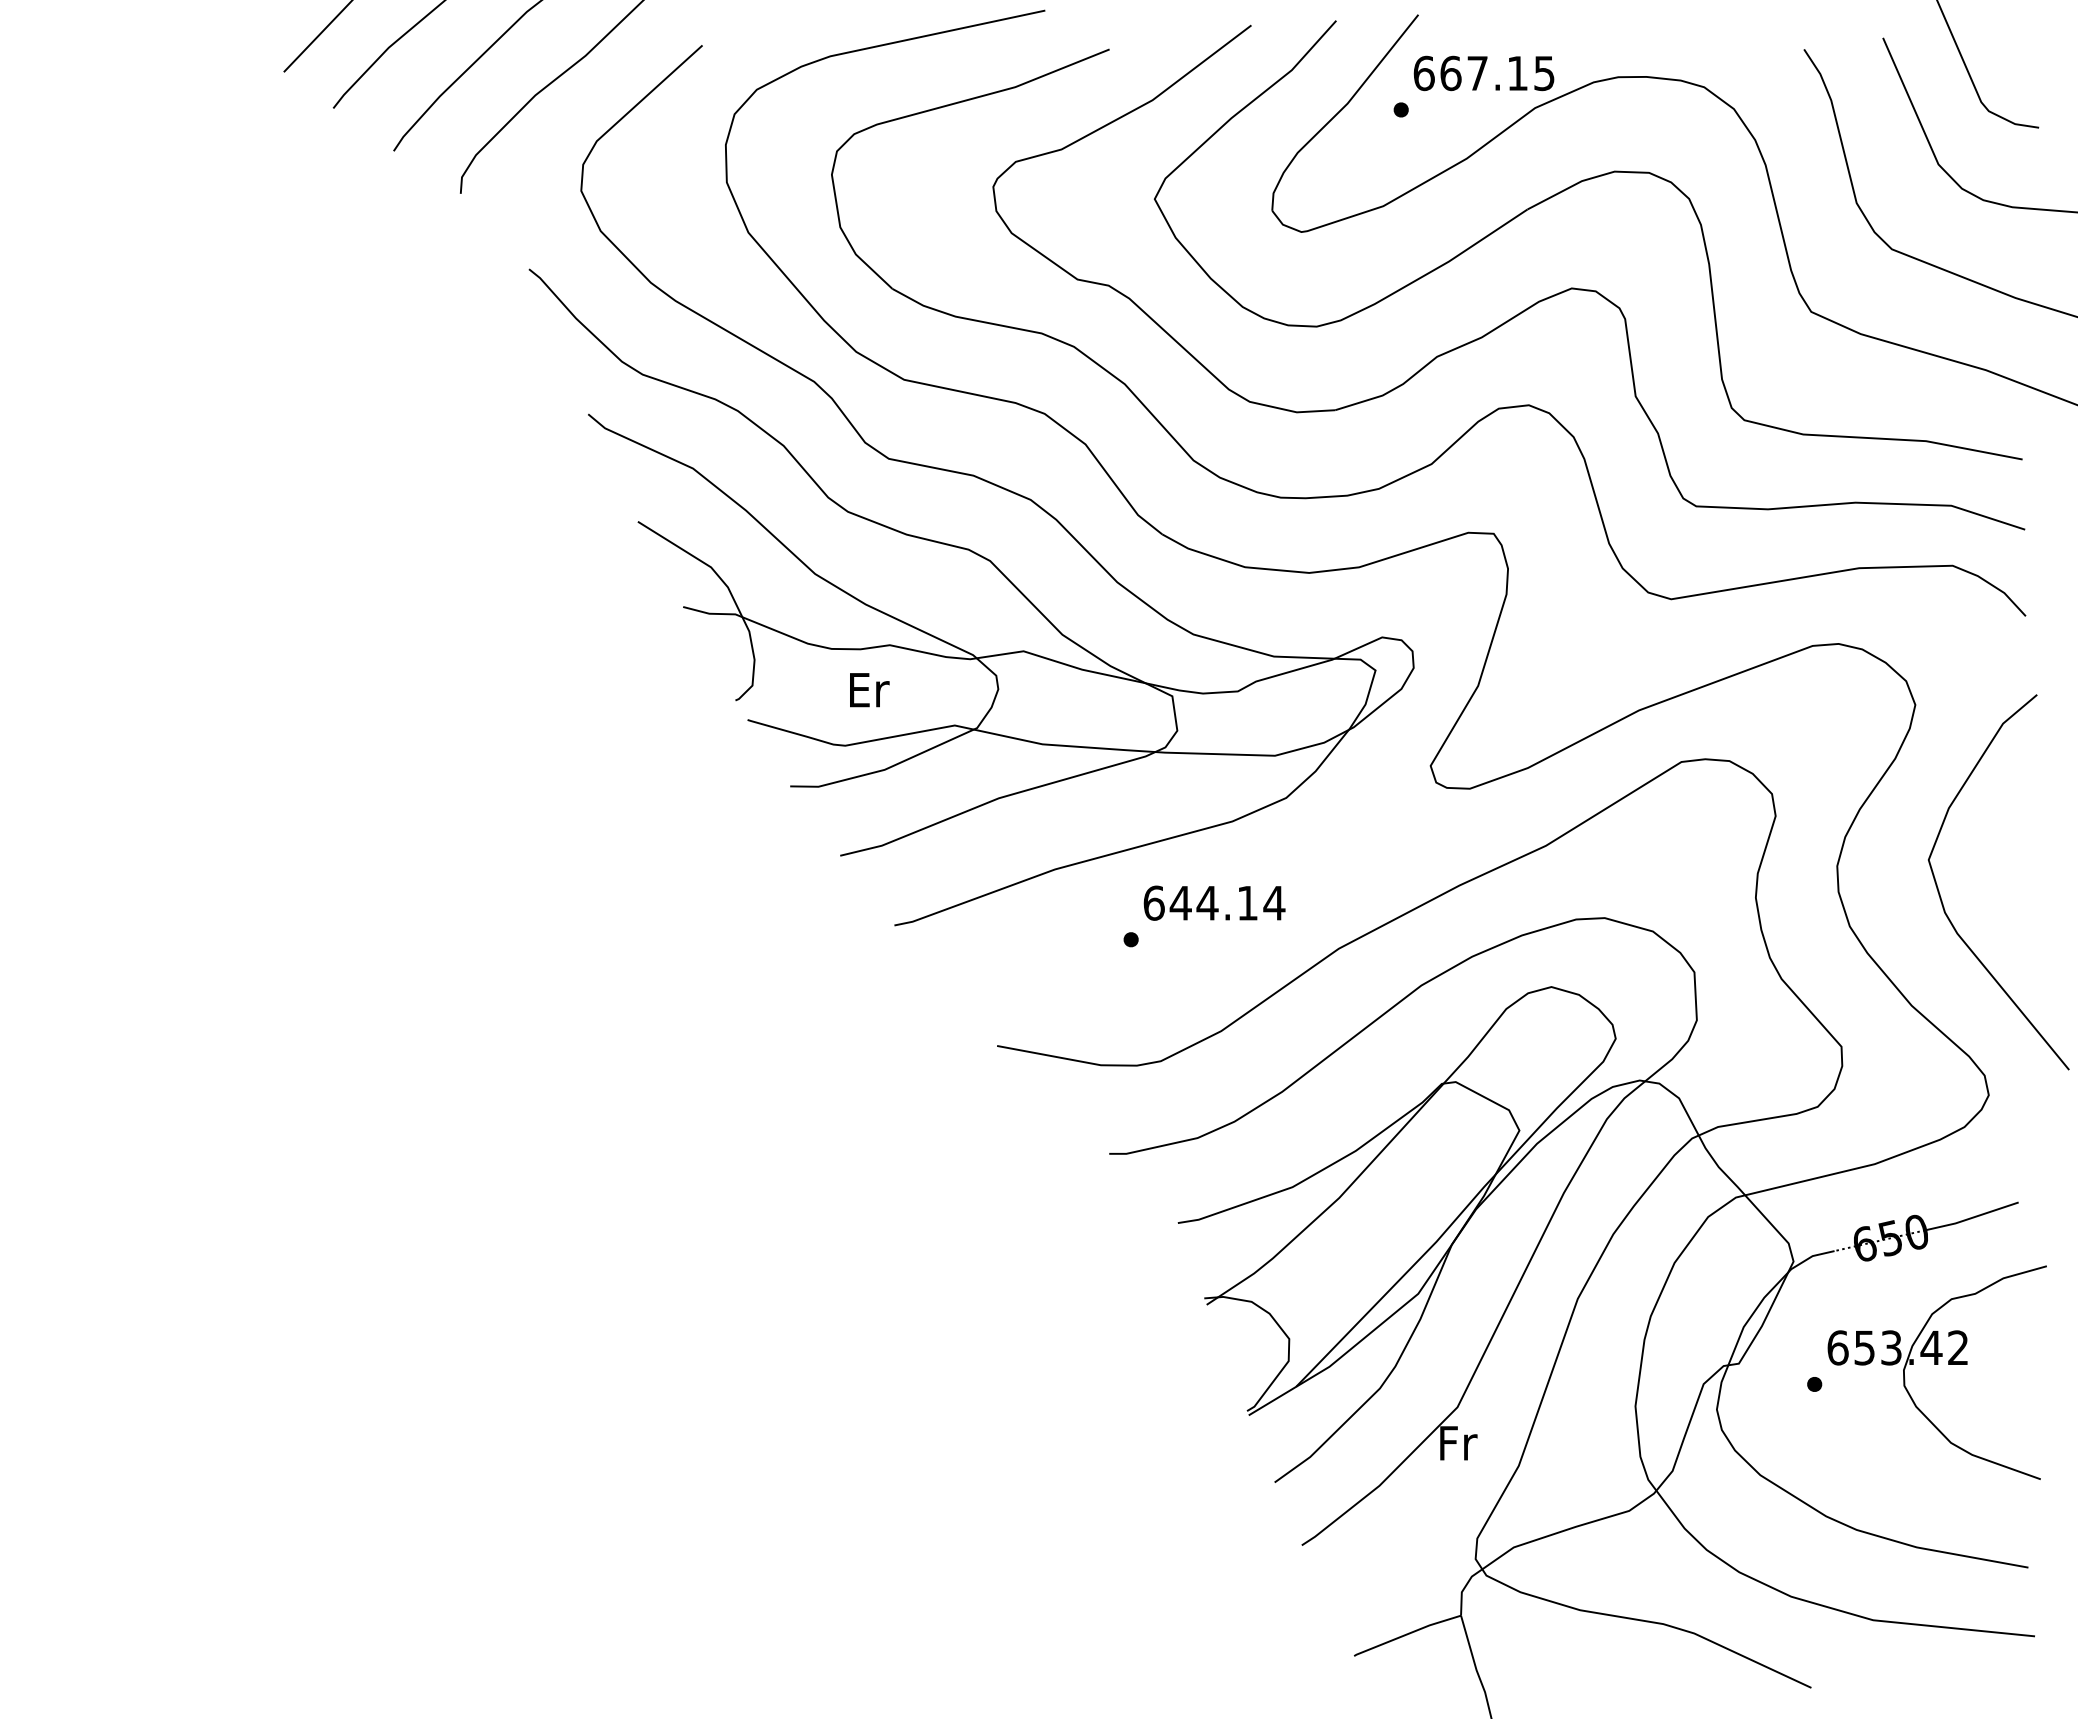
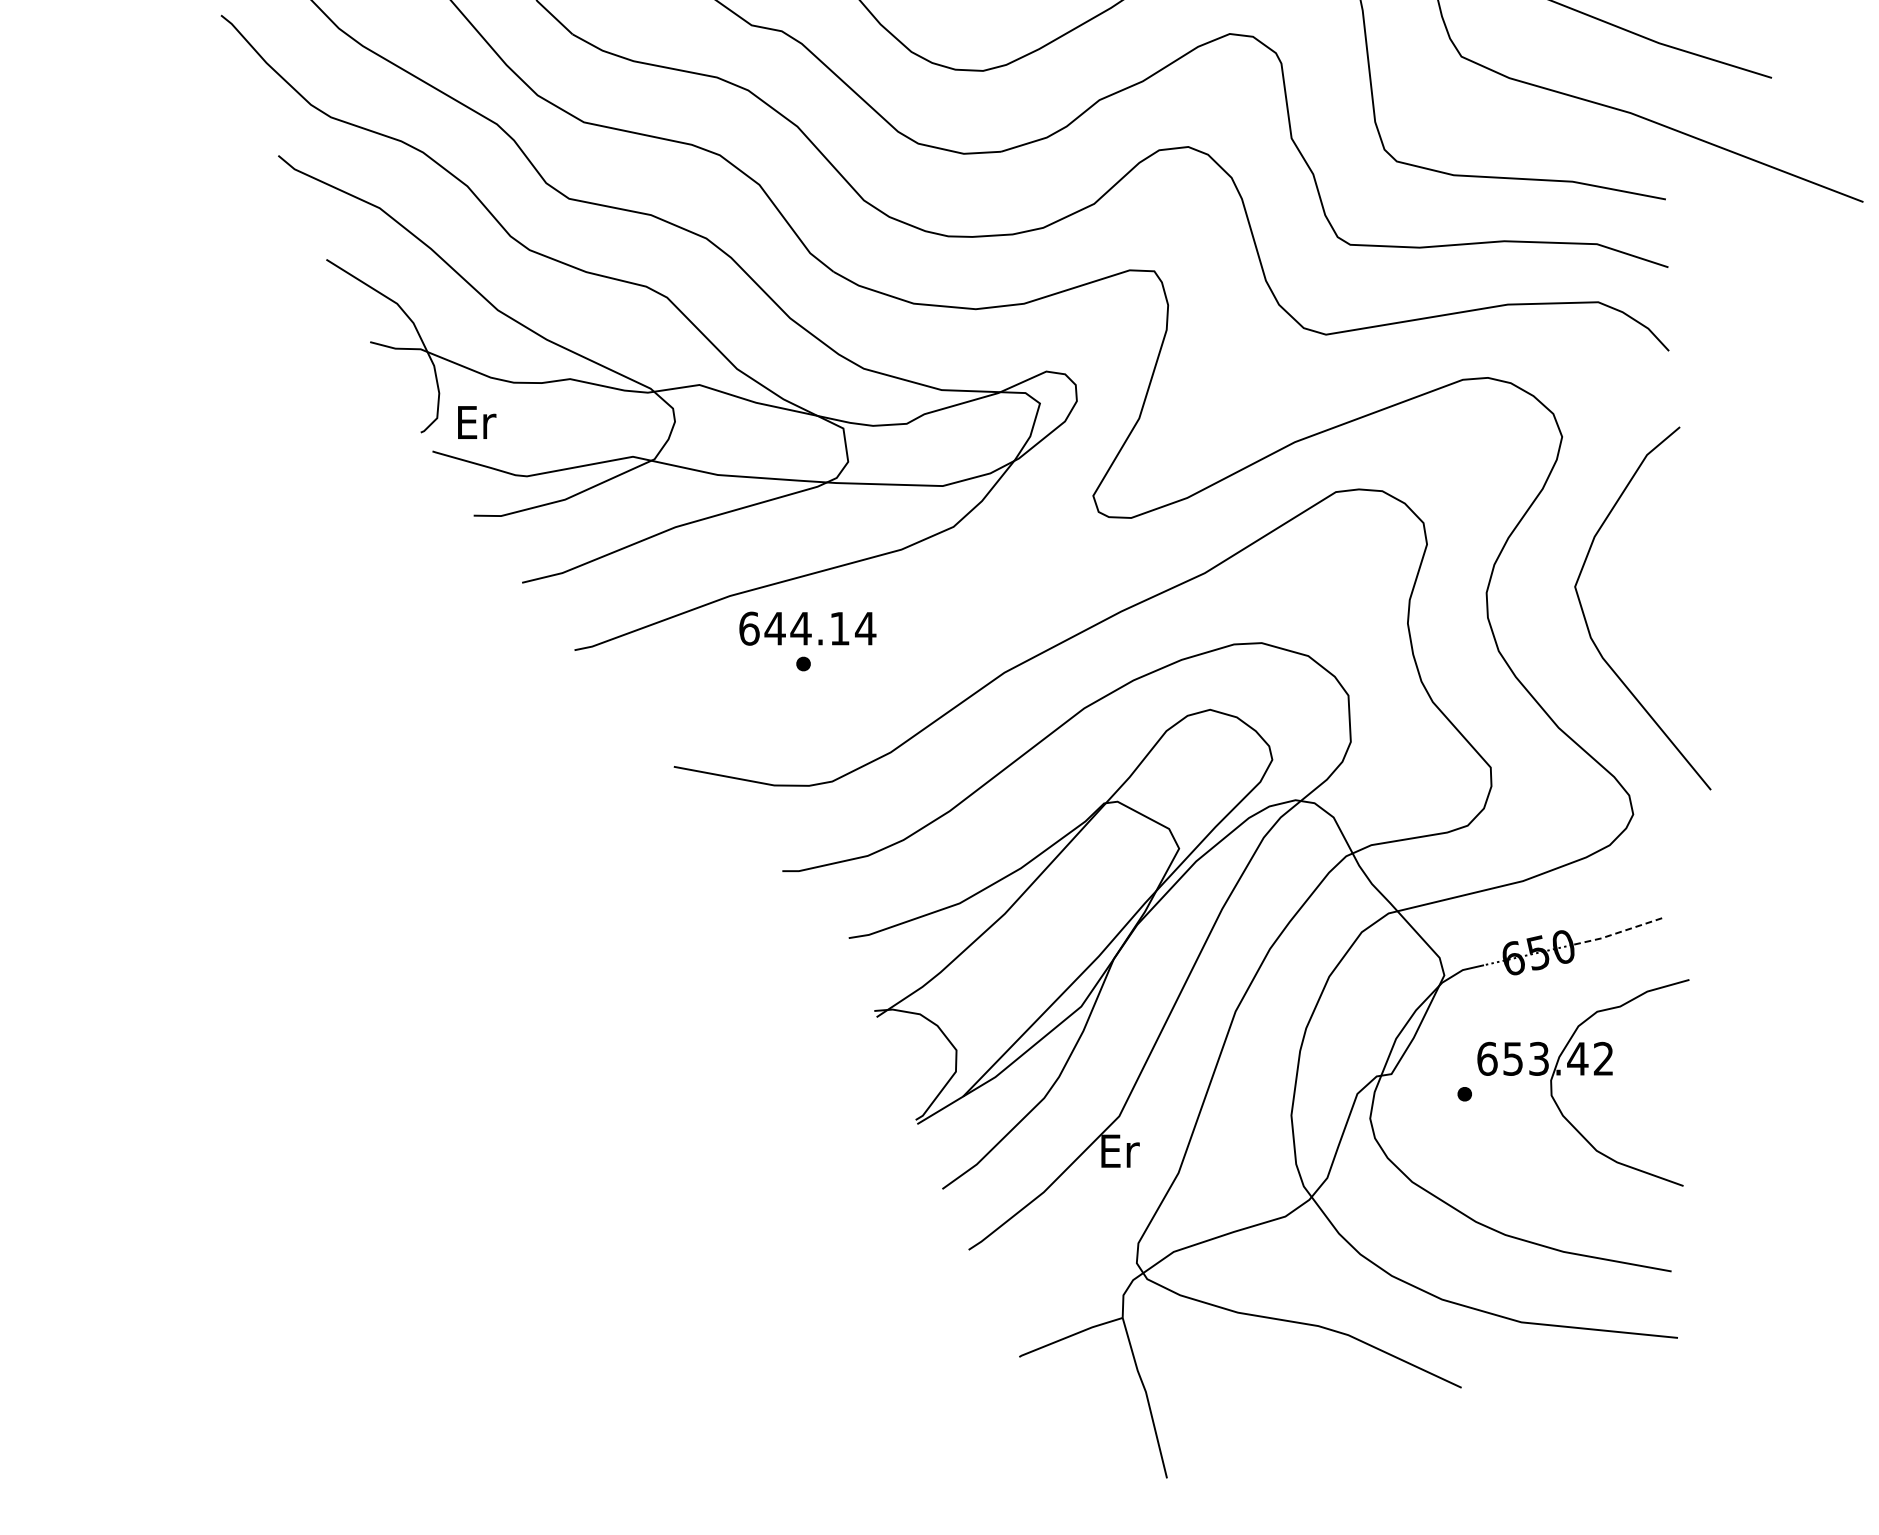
text: (869, 690) -> (476, 422), moved
text: (1214, 902) -> (807, 628), moved
line: (1971, 1218) -> (1616, 933), solid -> dashed
text: (1458, 1443) -> (1120, 1151), Fr -> Er

